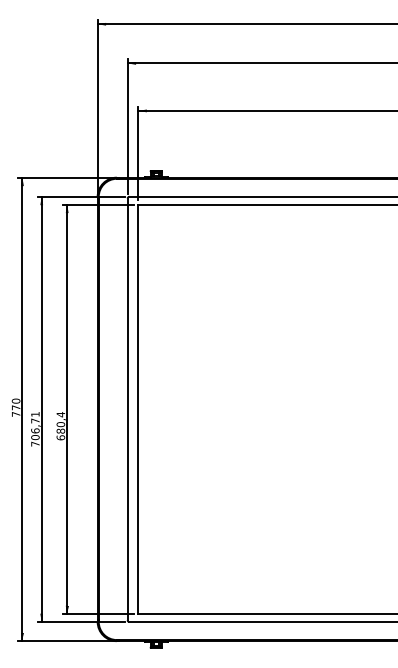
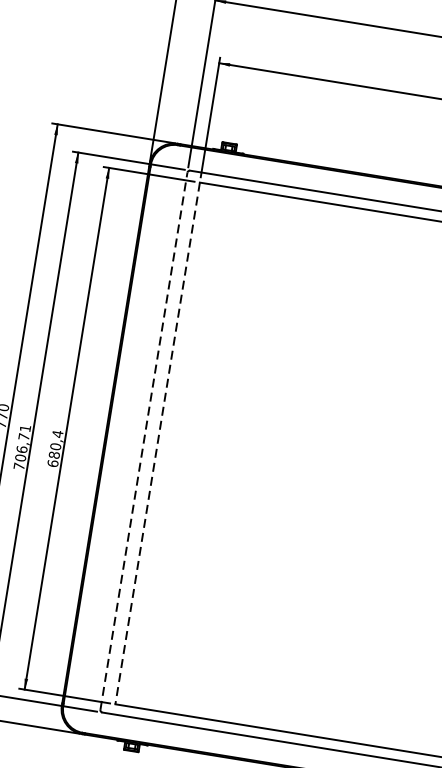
line: (127, 409) -> (143, 441), solid -> dashed
line: (138, 409) -> (157, 443), solid -> dashed

